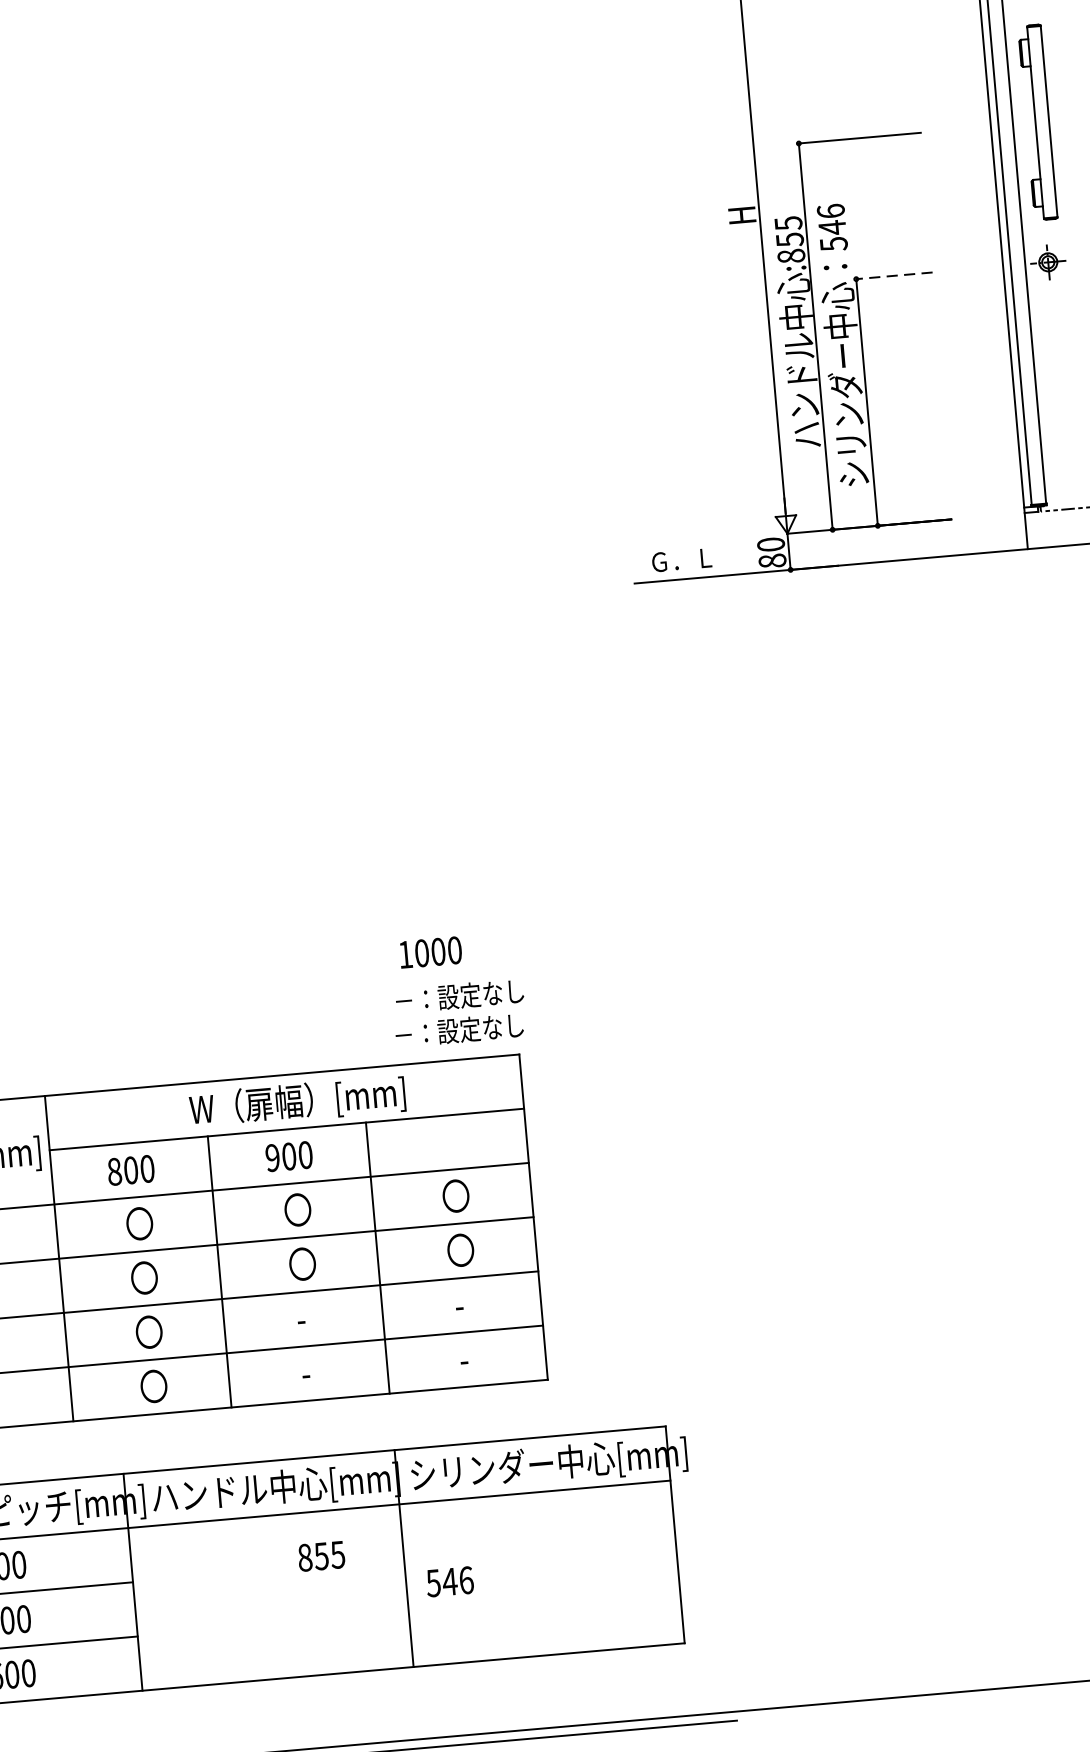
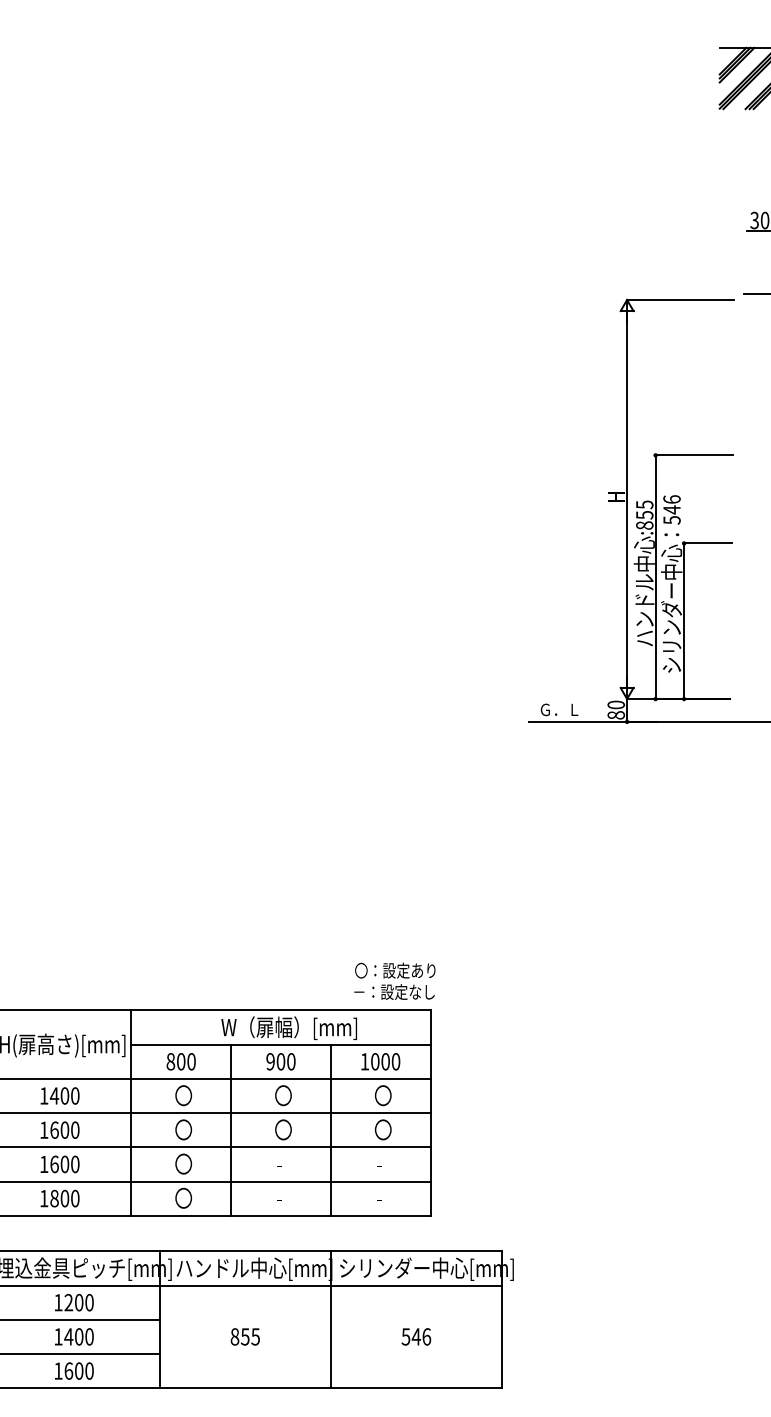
line: (893, 276) -> (707, 543), dashed -> solid
text: (430, 952) -> (380, 1061), moved
text: (458, 996) -> (395, 970), －：設定なし -> 〇：設定あり
text: (320, 1555) -> (244, 1336), moved
text: (450, 1581) -> (416, 1336), moved

